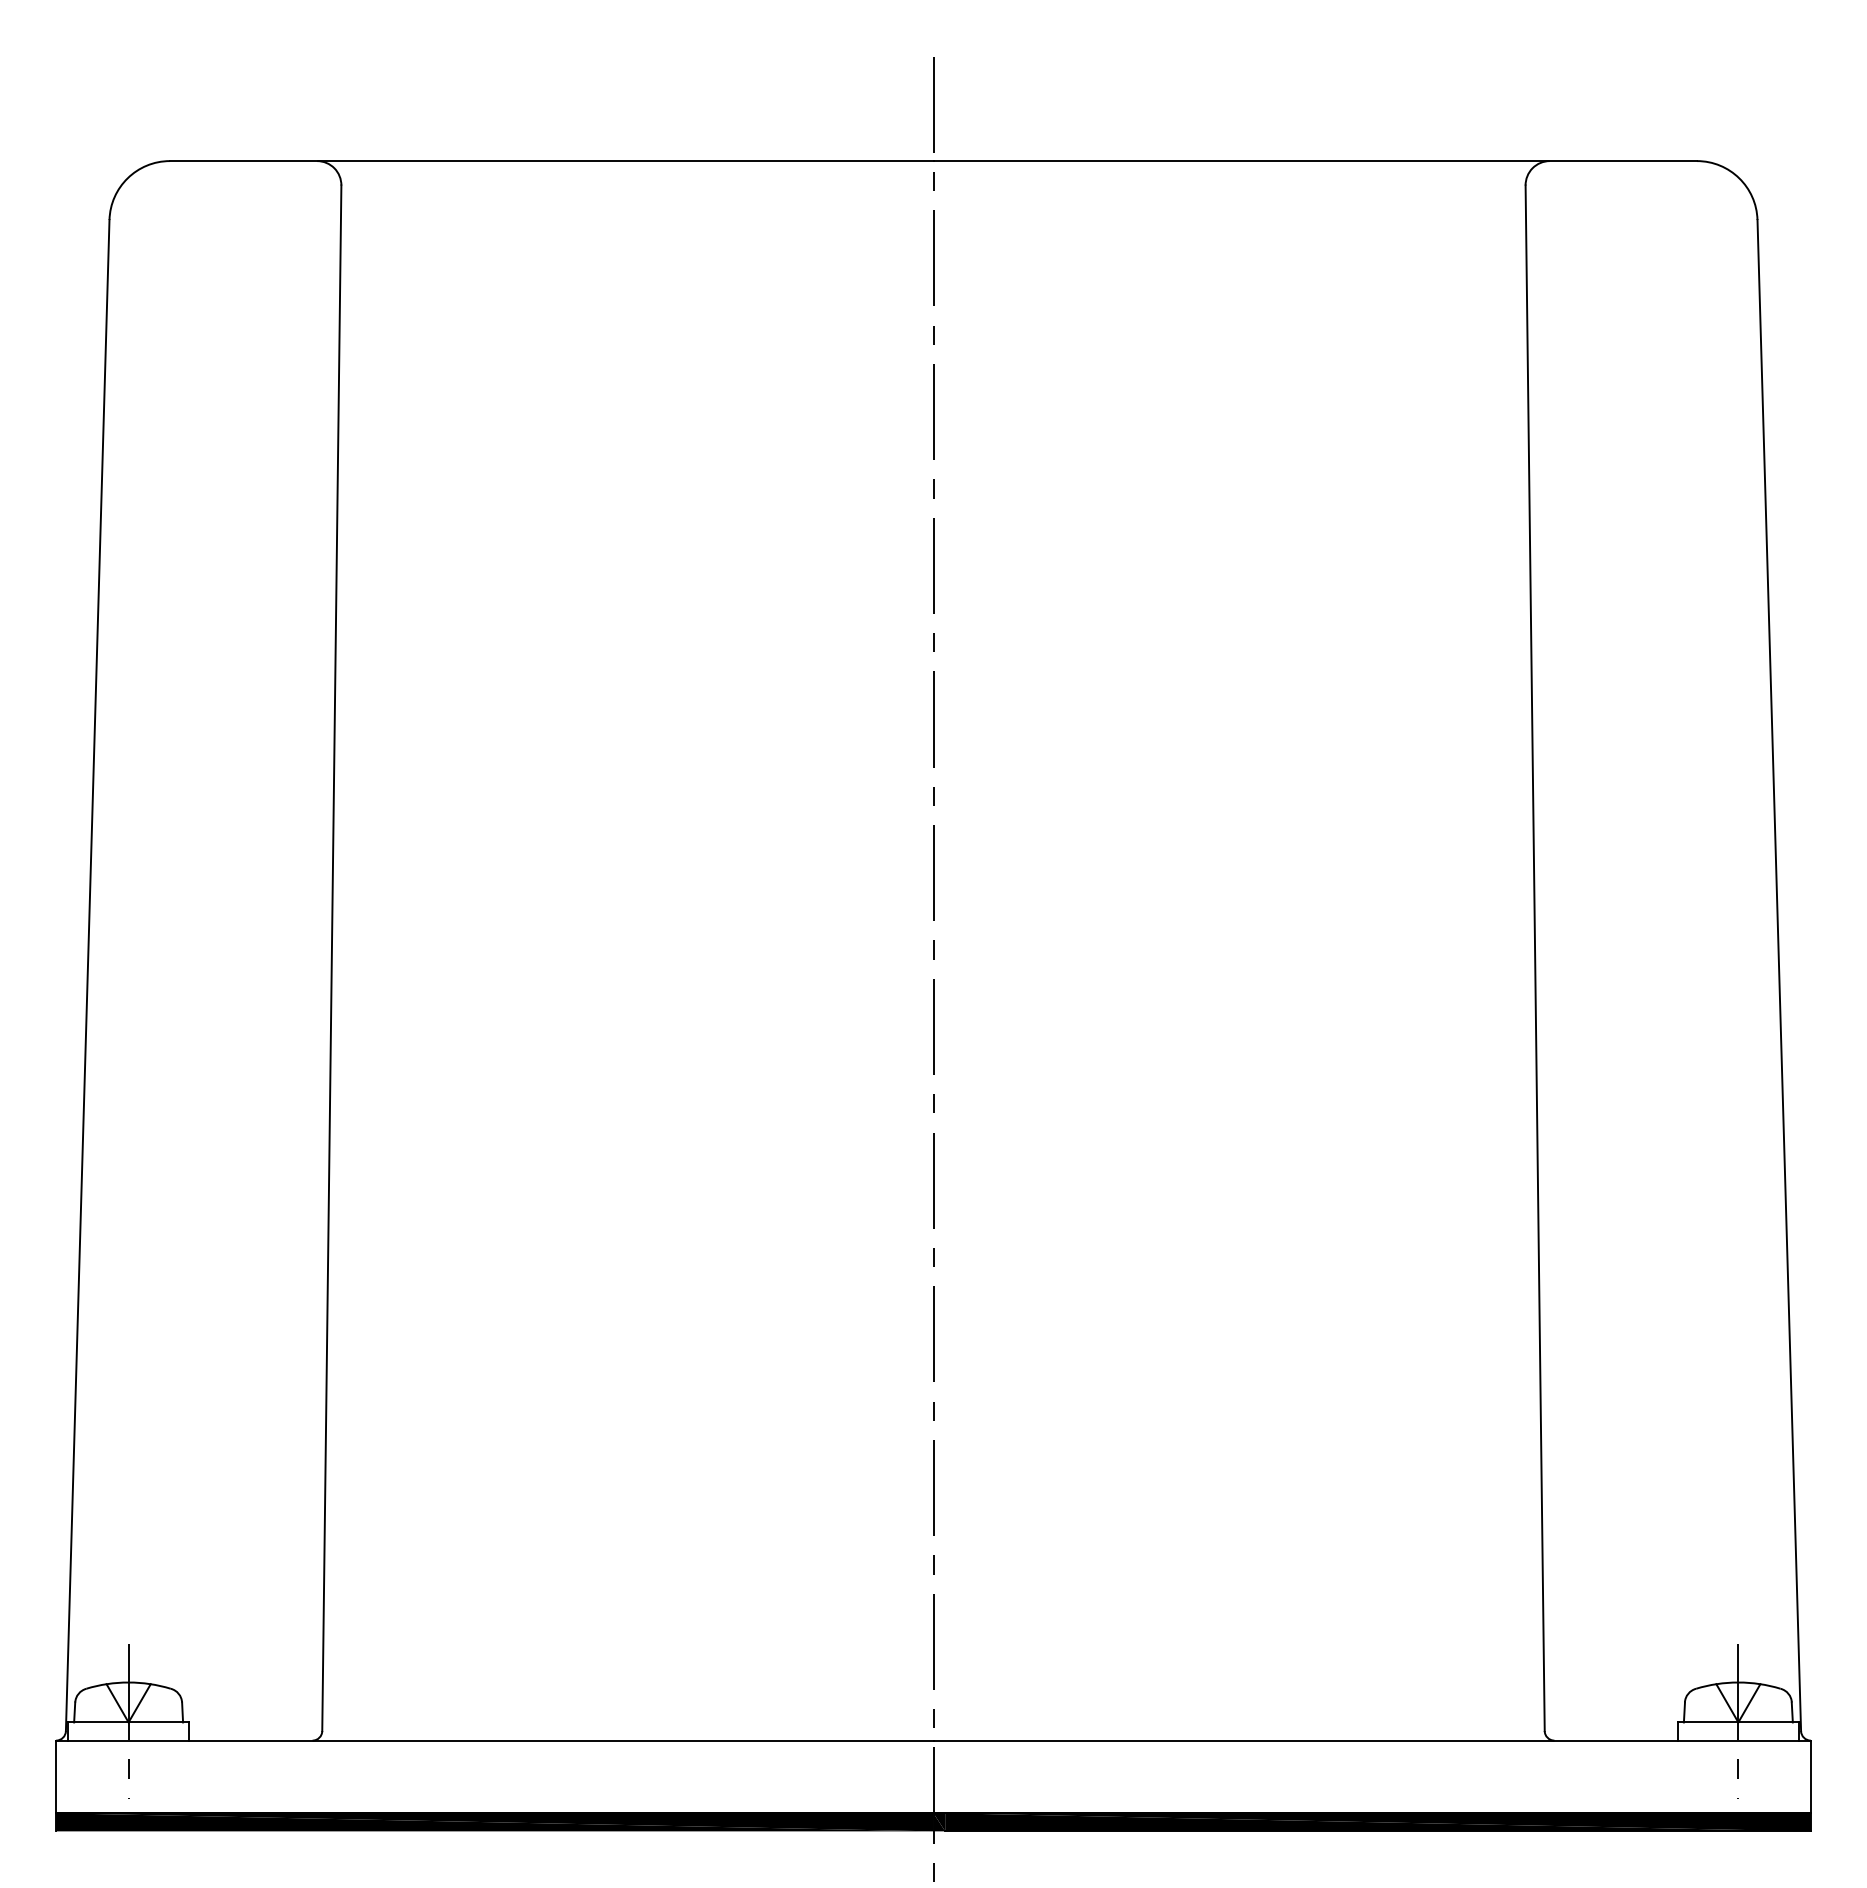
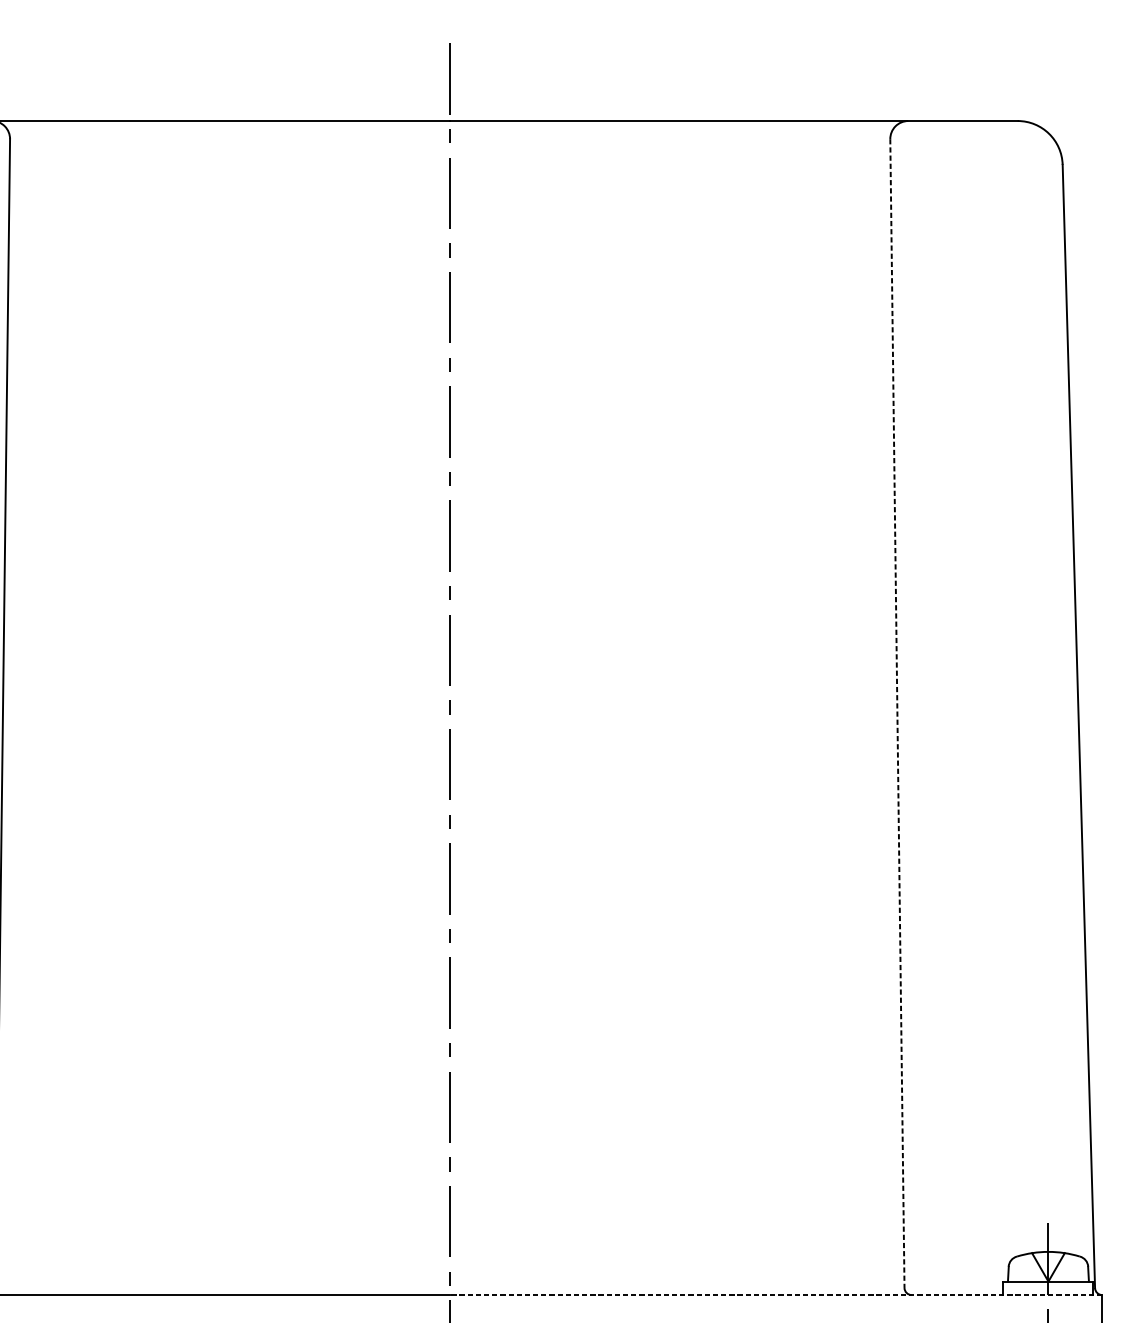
line: (1535, 958) -> (897, 713), solid -> dashed
line: (1372, 1740) -> (776, 1294), solid -> dashed

